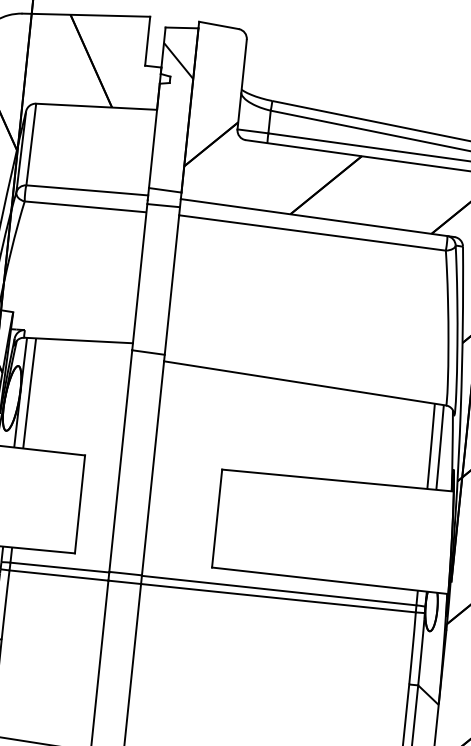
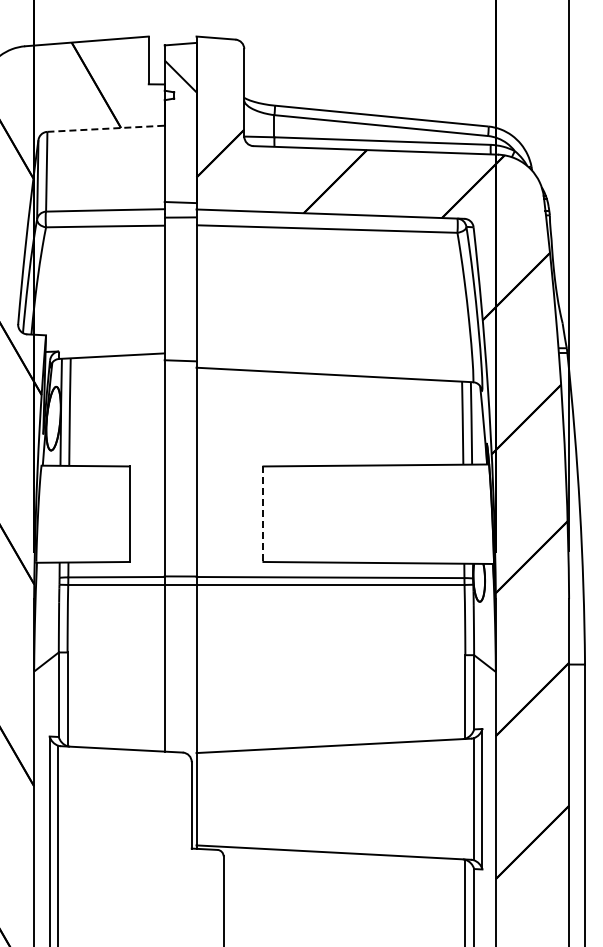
line: (97, 106) -> (106, 128), solid -> dashed
line: (217, 518) -> (263, 514), solid -> dashed

